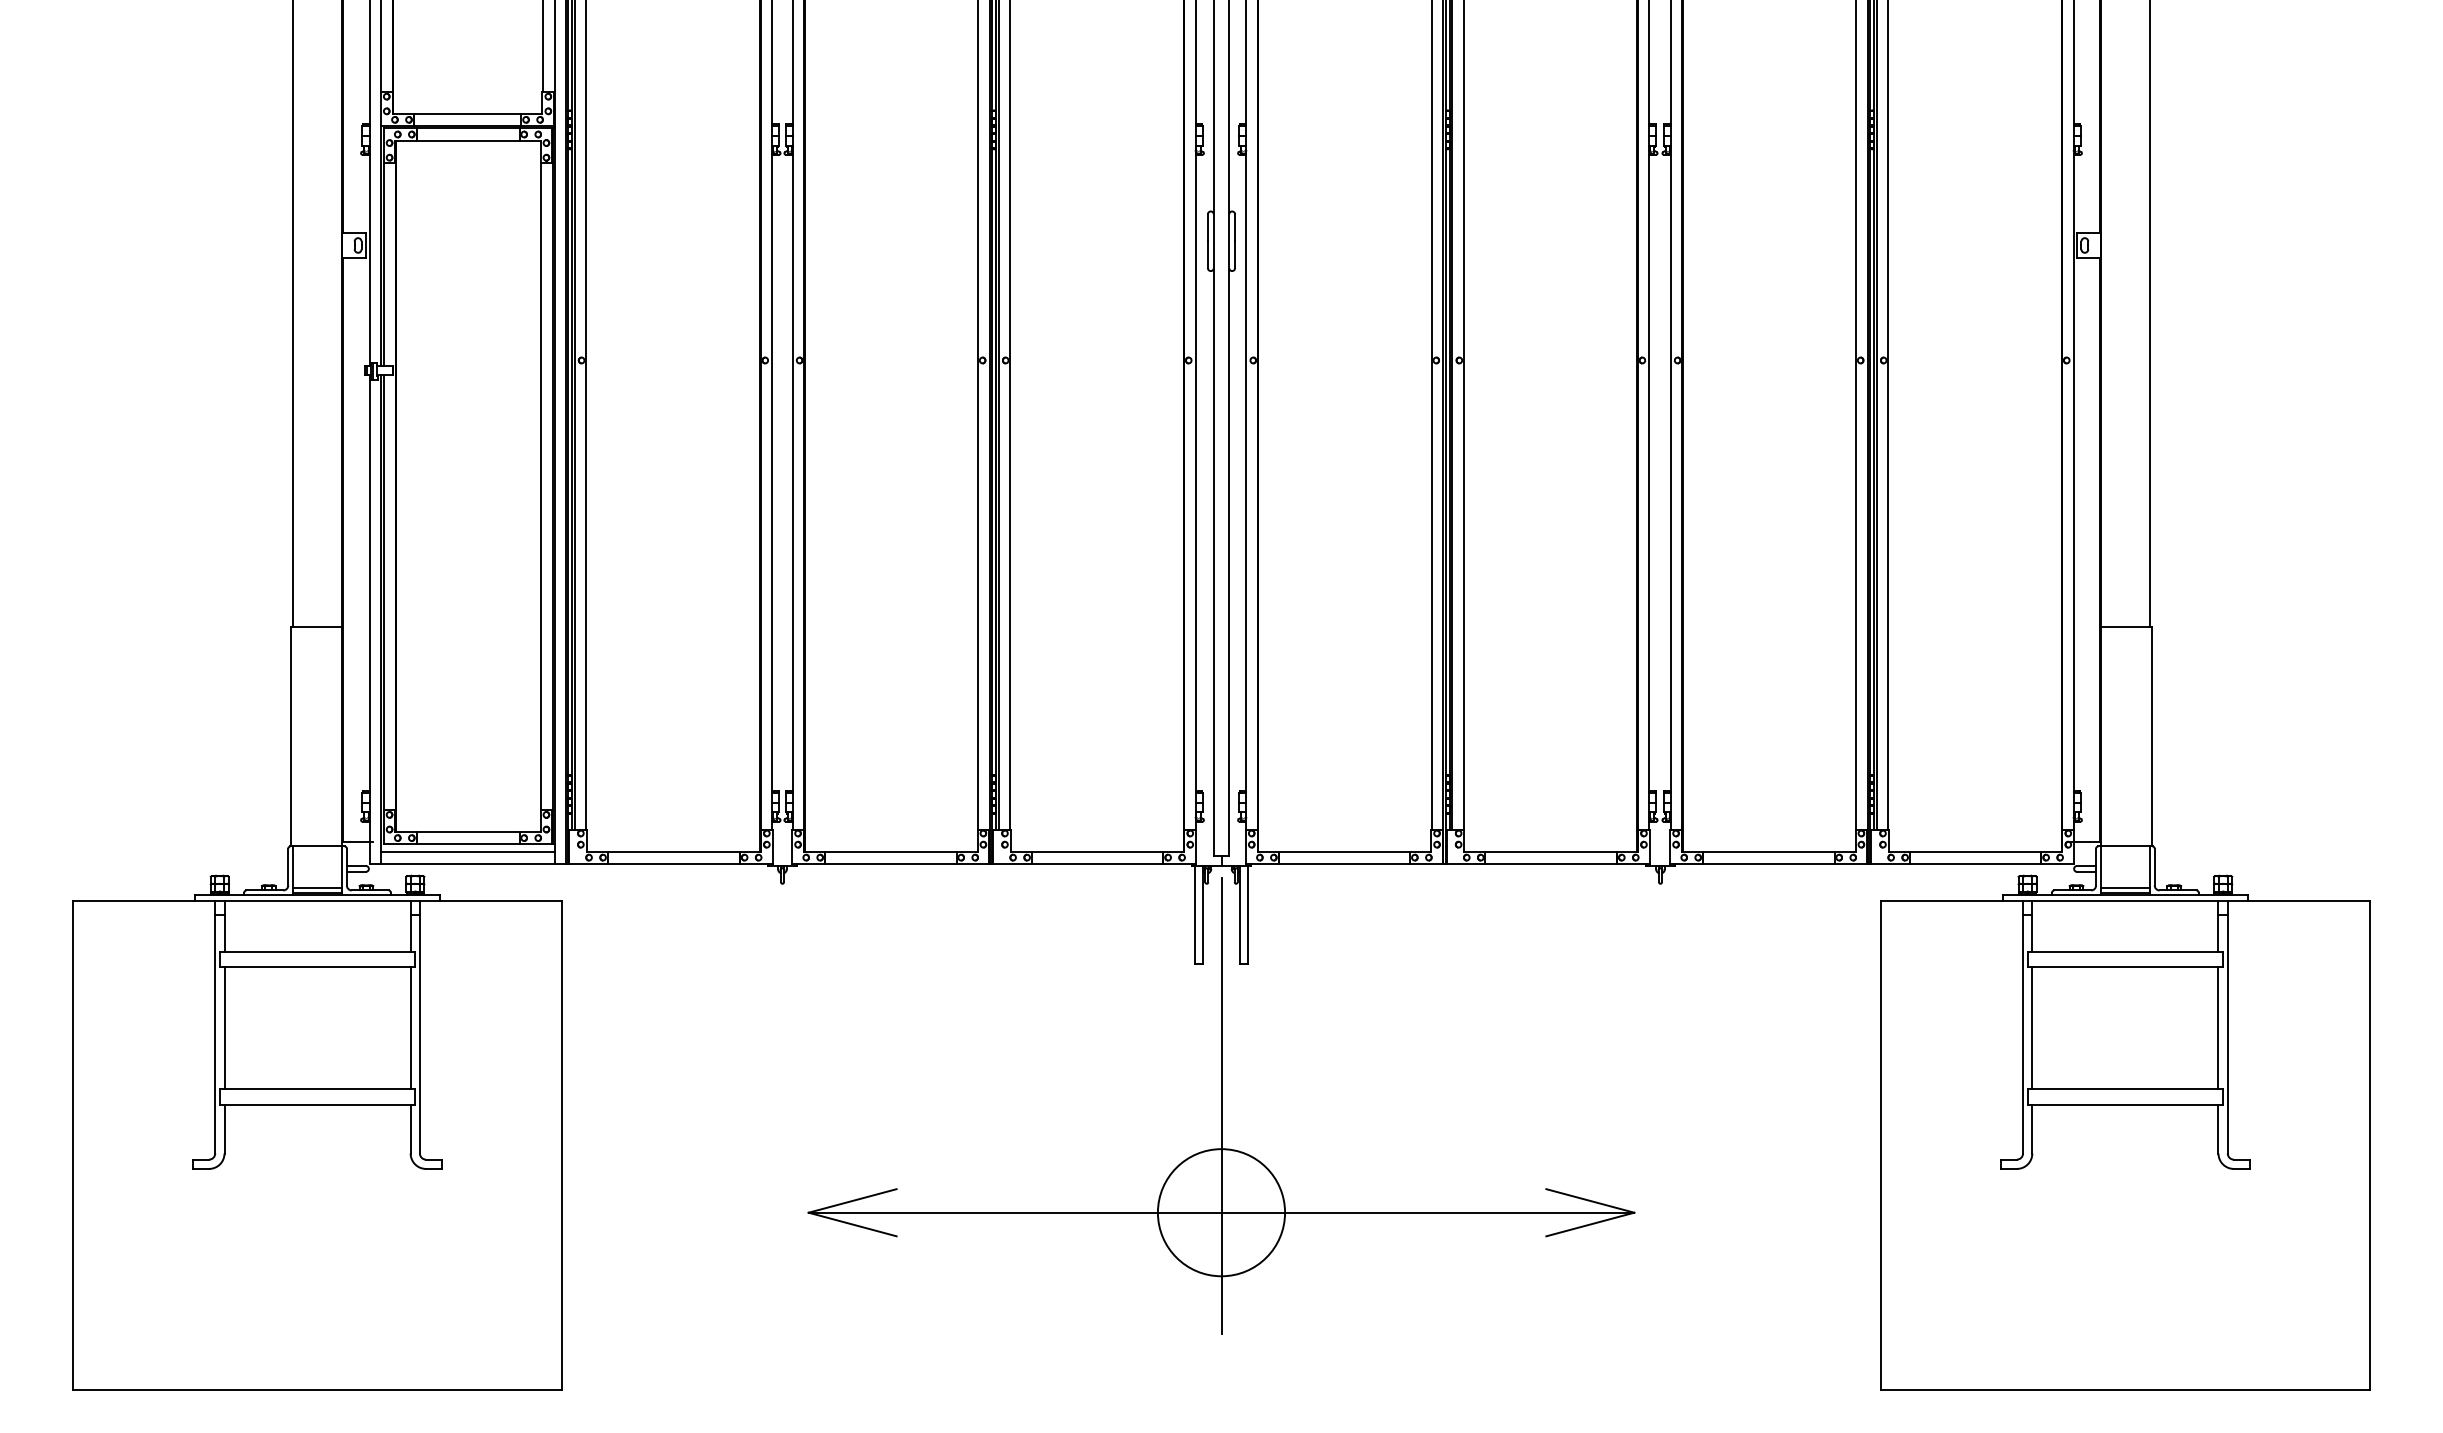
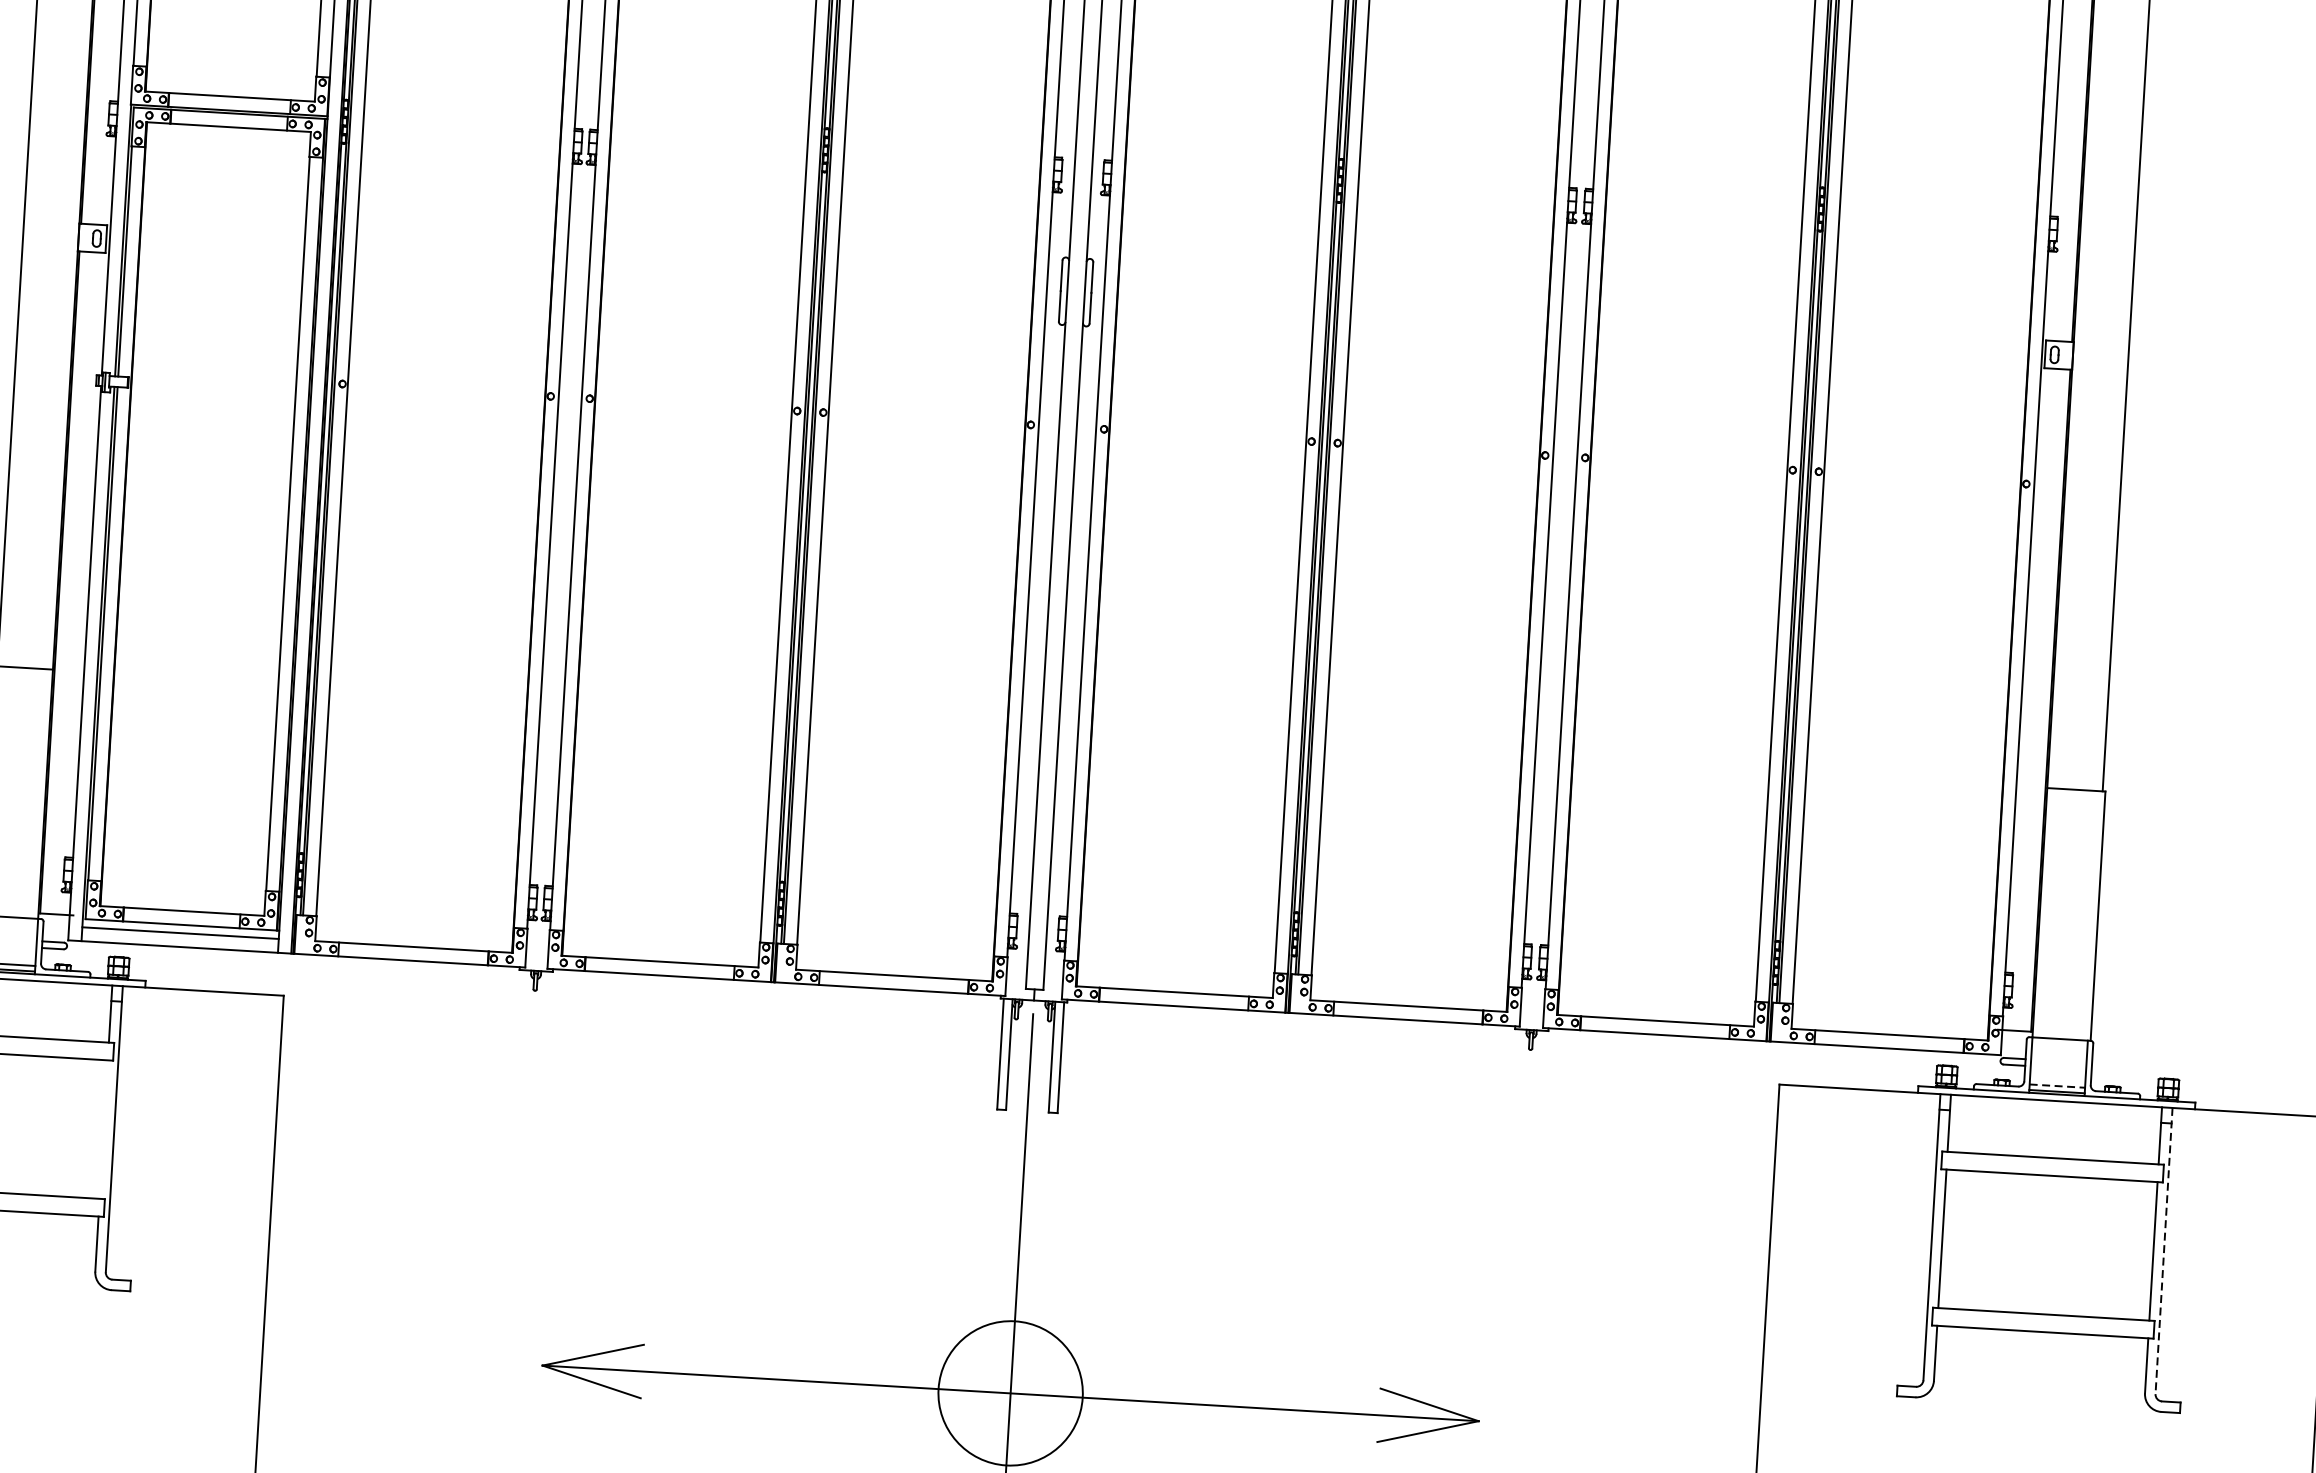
line: (2125, 887) -> (2057, 1085), solid -> dashed
line: (2227, 1027) -> (2163, 1251), solid -> dashed
line: (410, 1028) -> (103, 1129), removed

